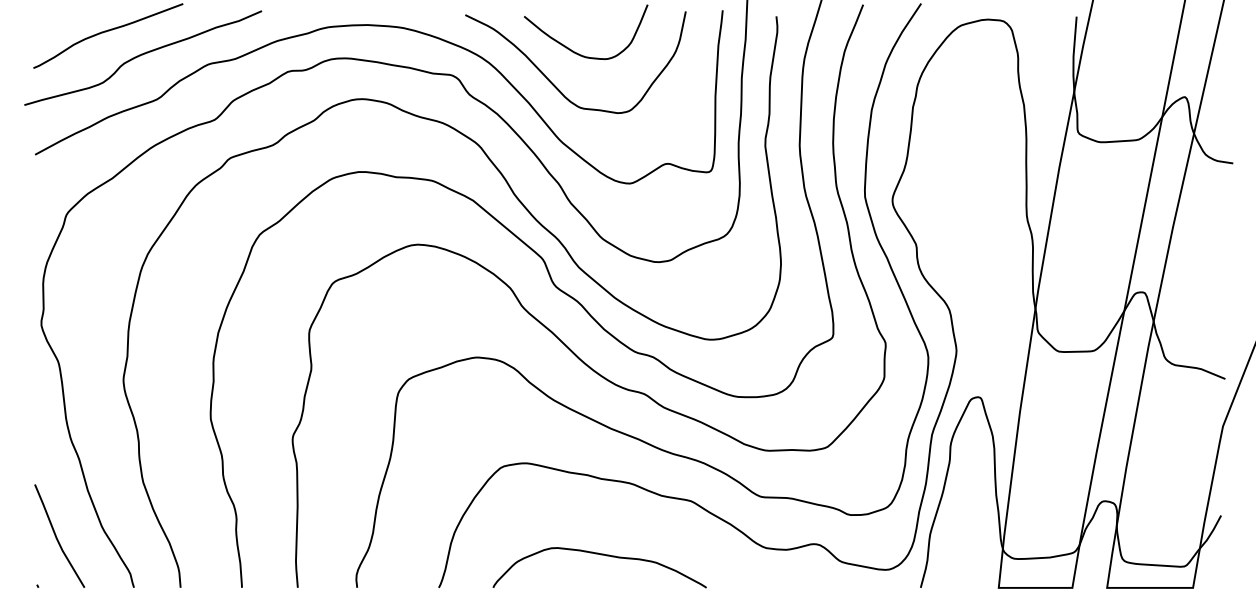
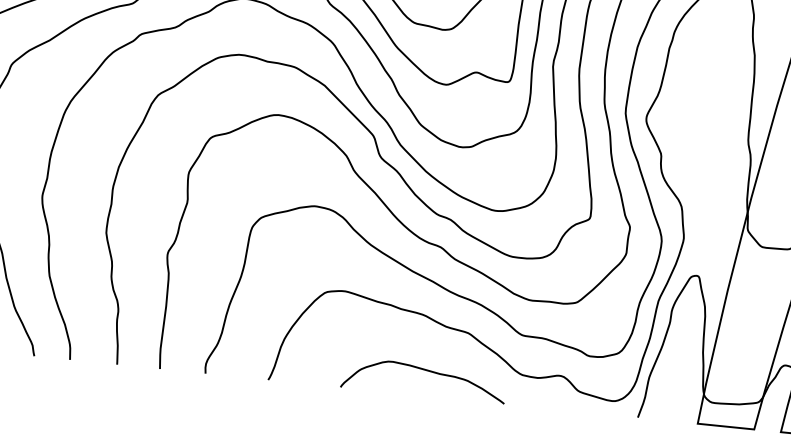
curve: (601, 555) -> (426, 371), moved

